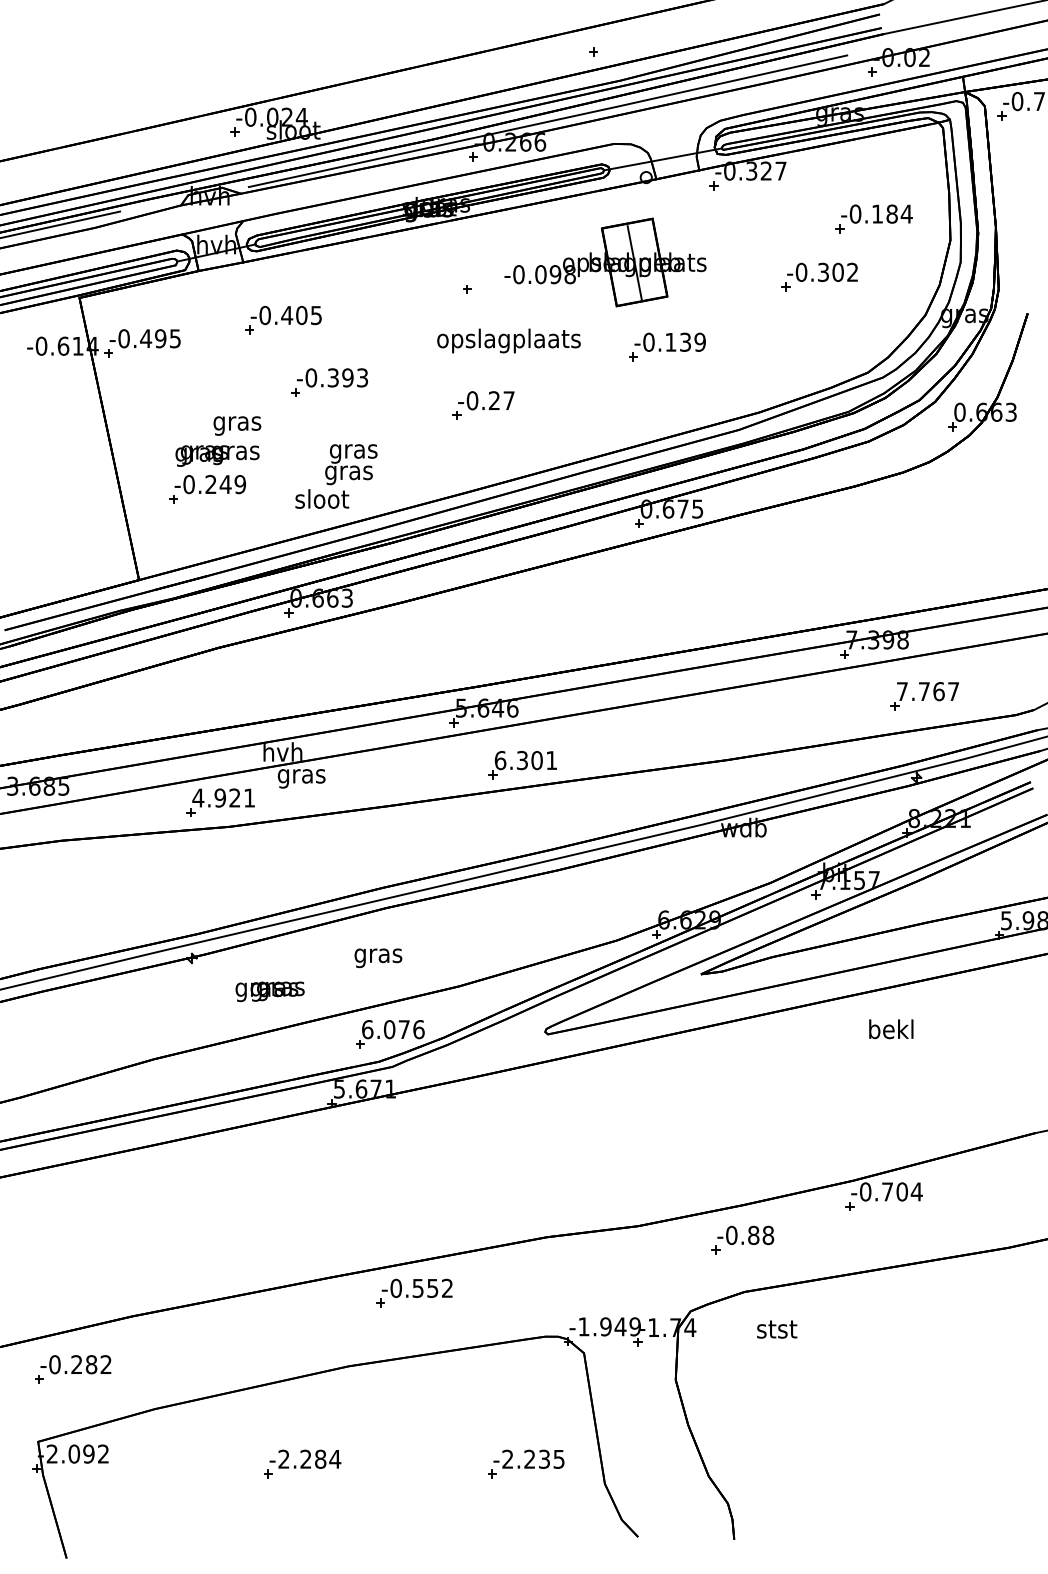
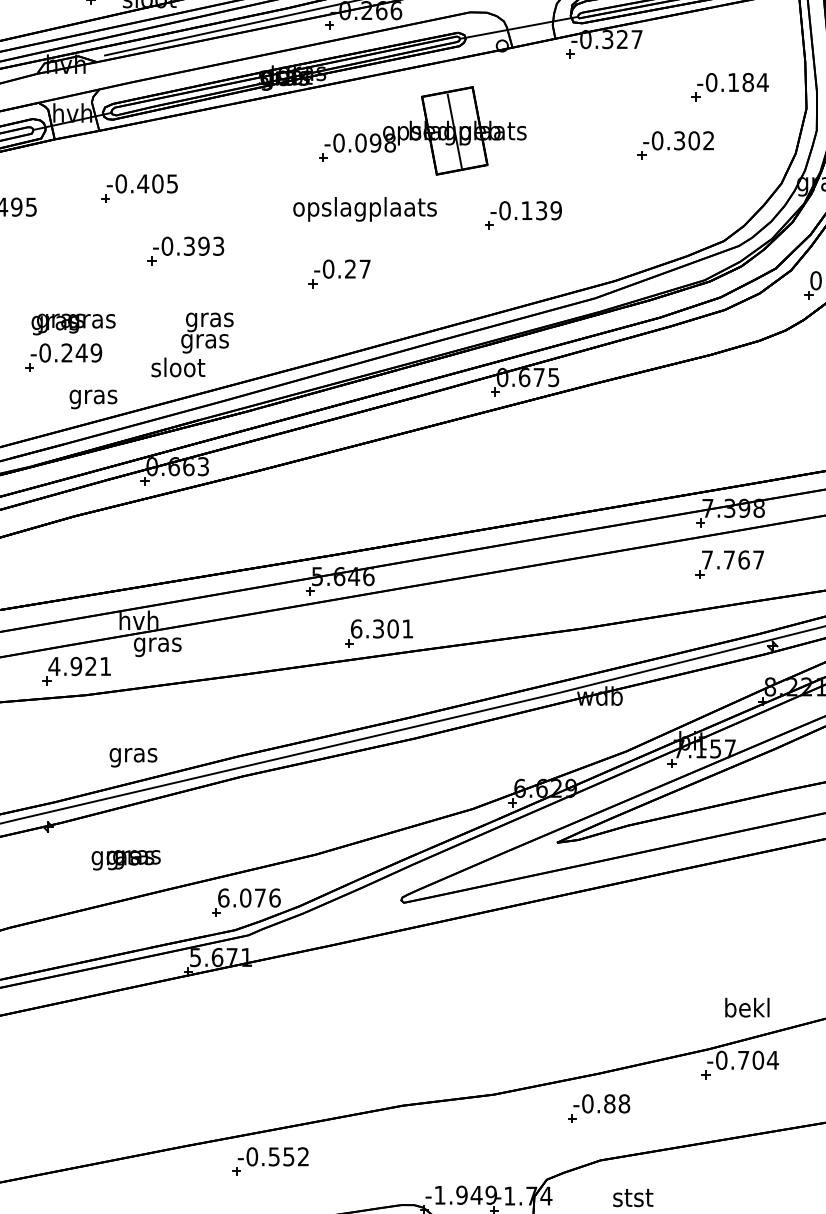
part: (605, 262) -> (425, 130), moved
text: (237, 425) -> (93, 398), moved
part: (924, 696) -> (729, 564), moved
text: (378, 958) -> (133, 757), moved
text: (891, 1029) -> (747, 1007), moved

